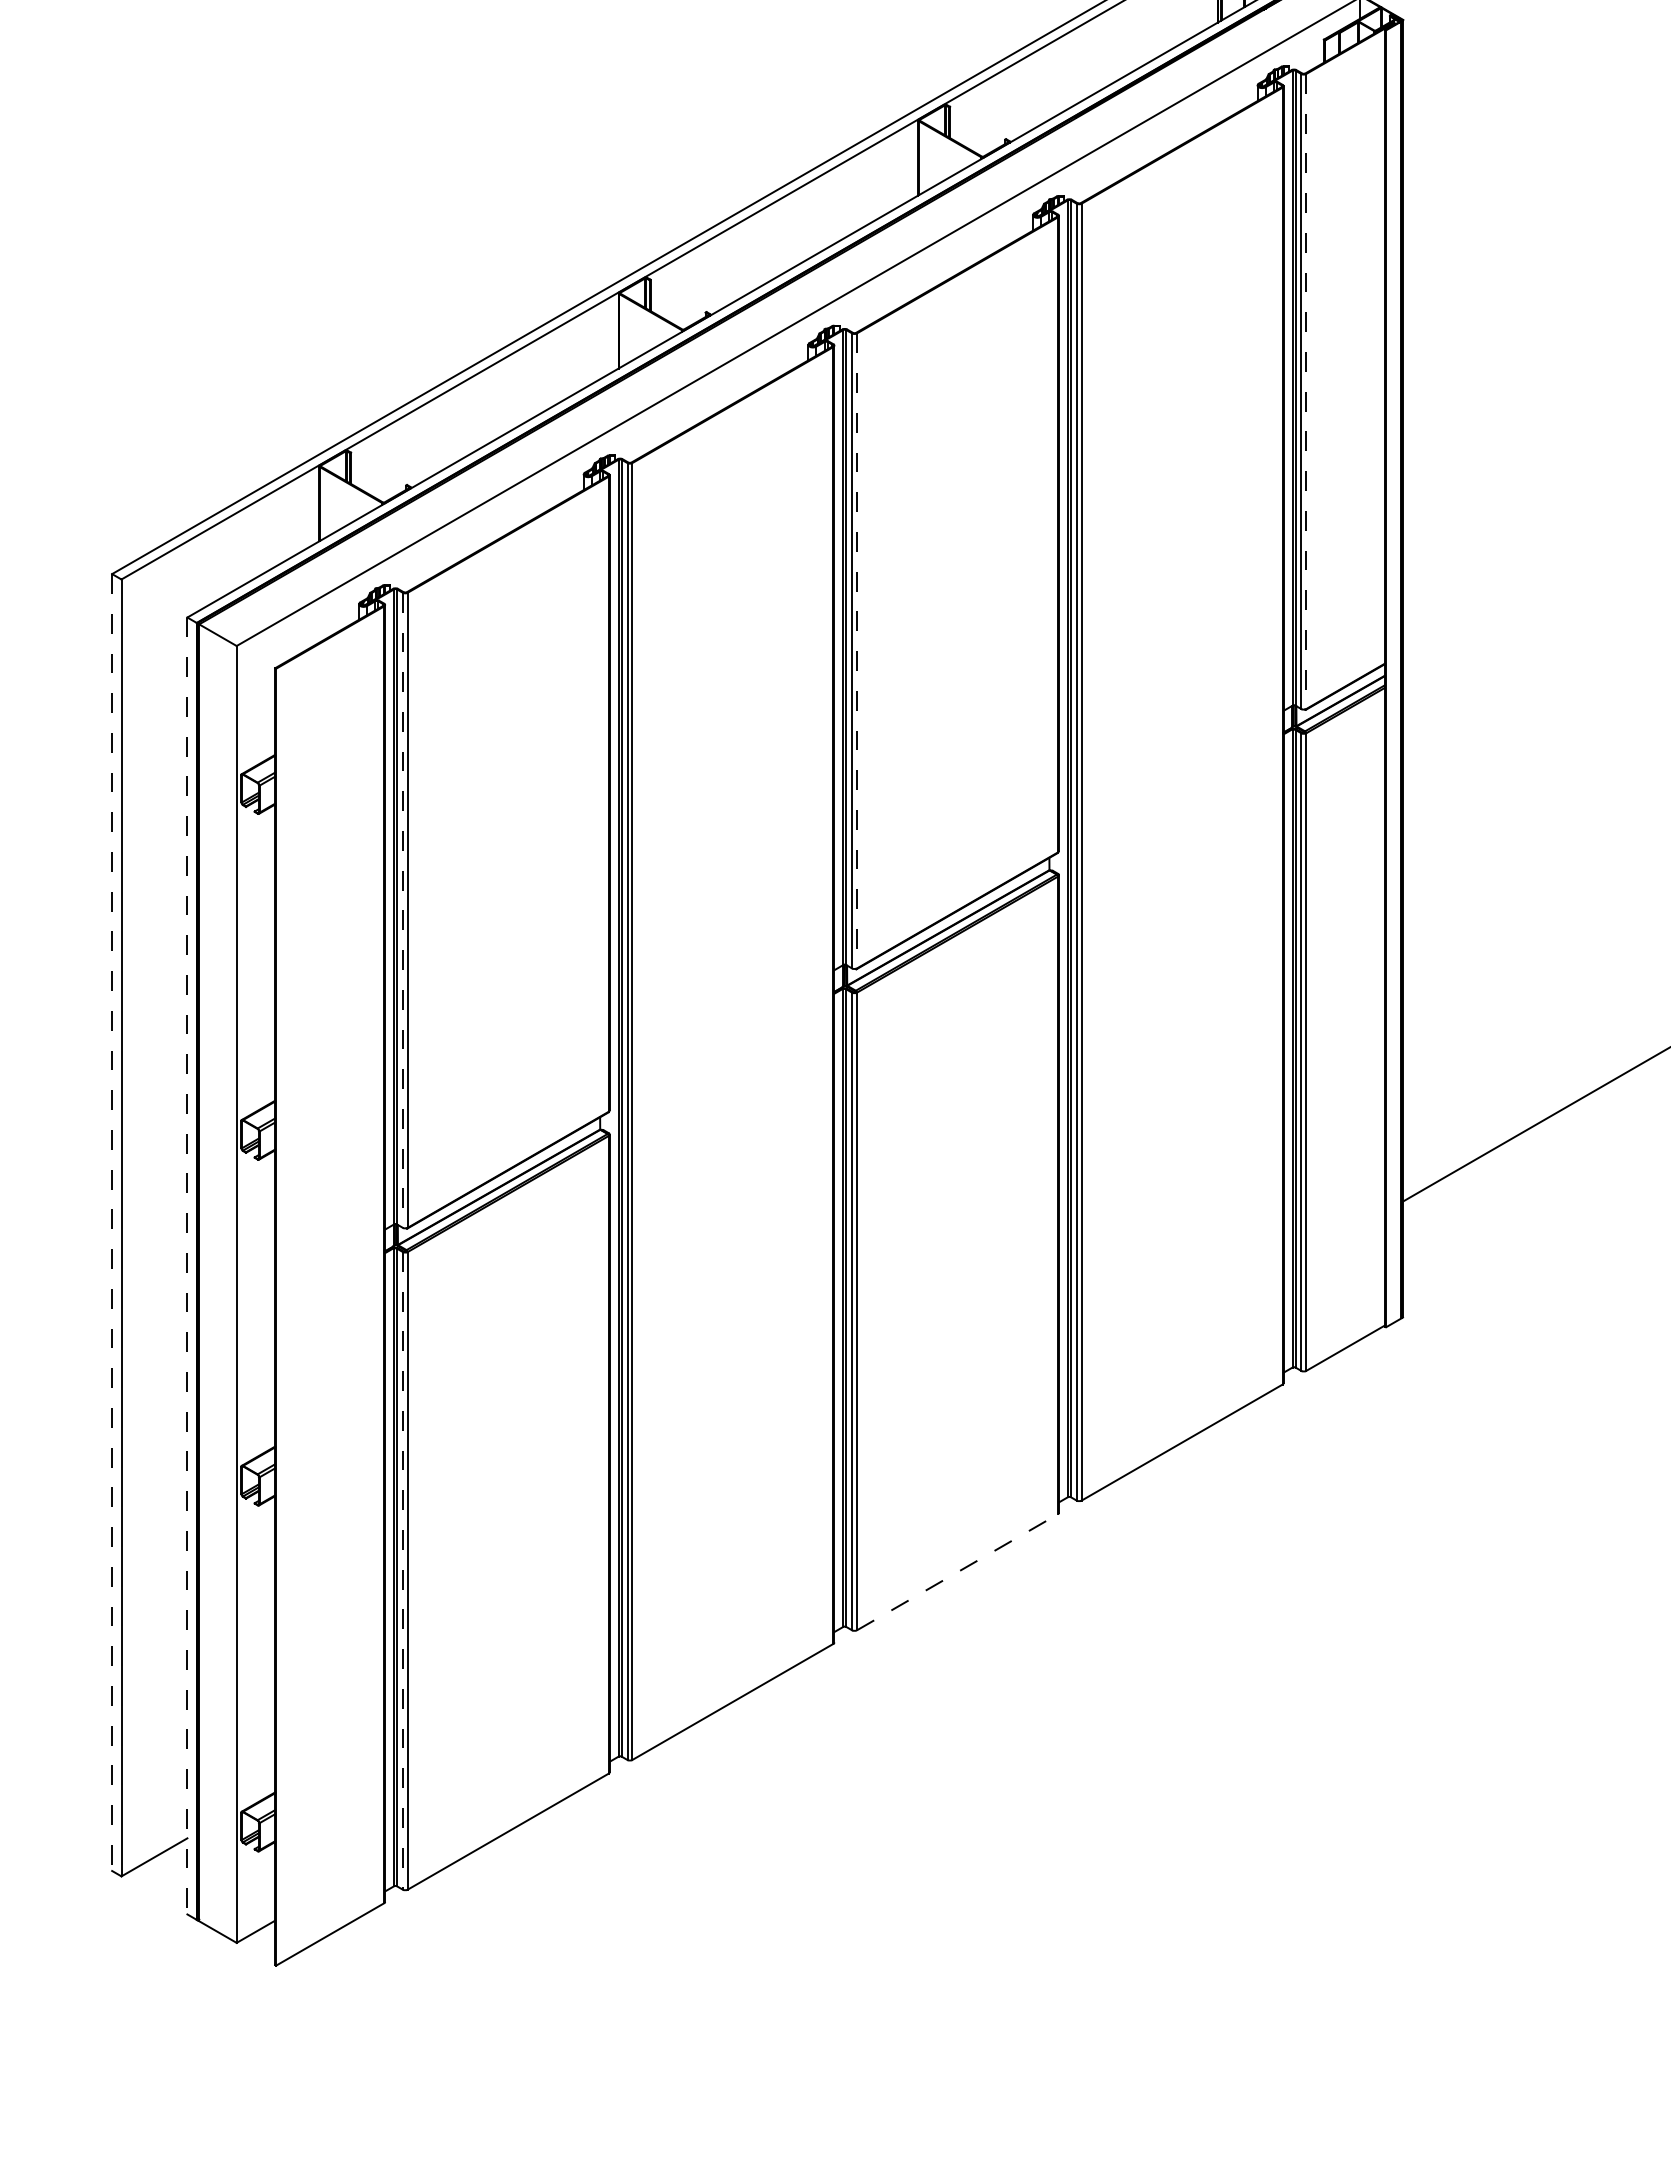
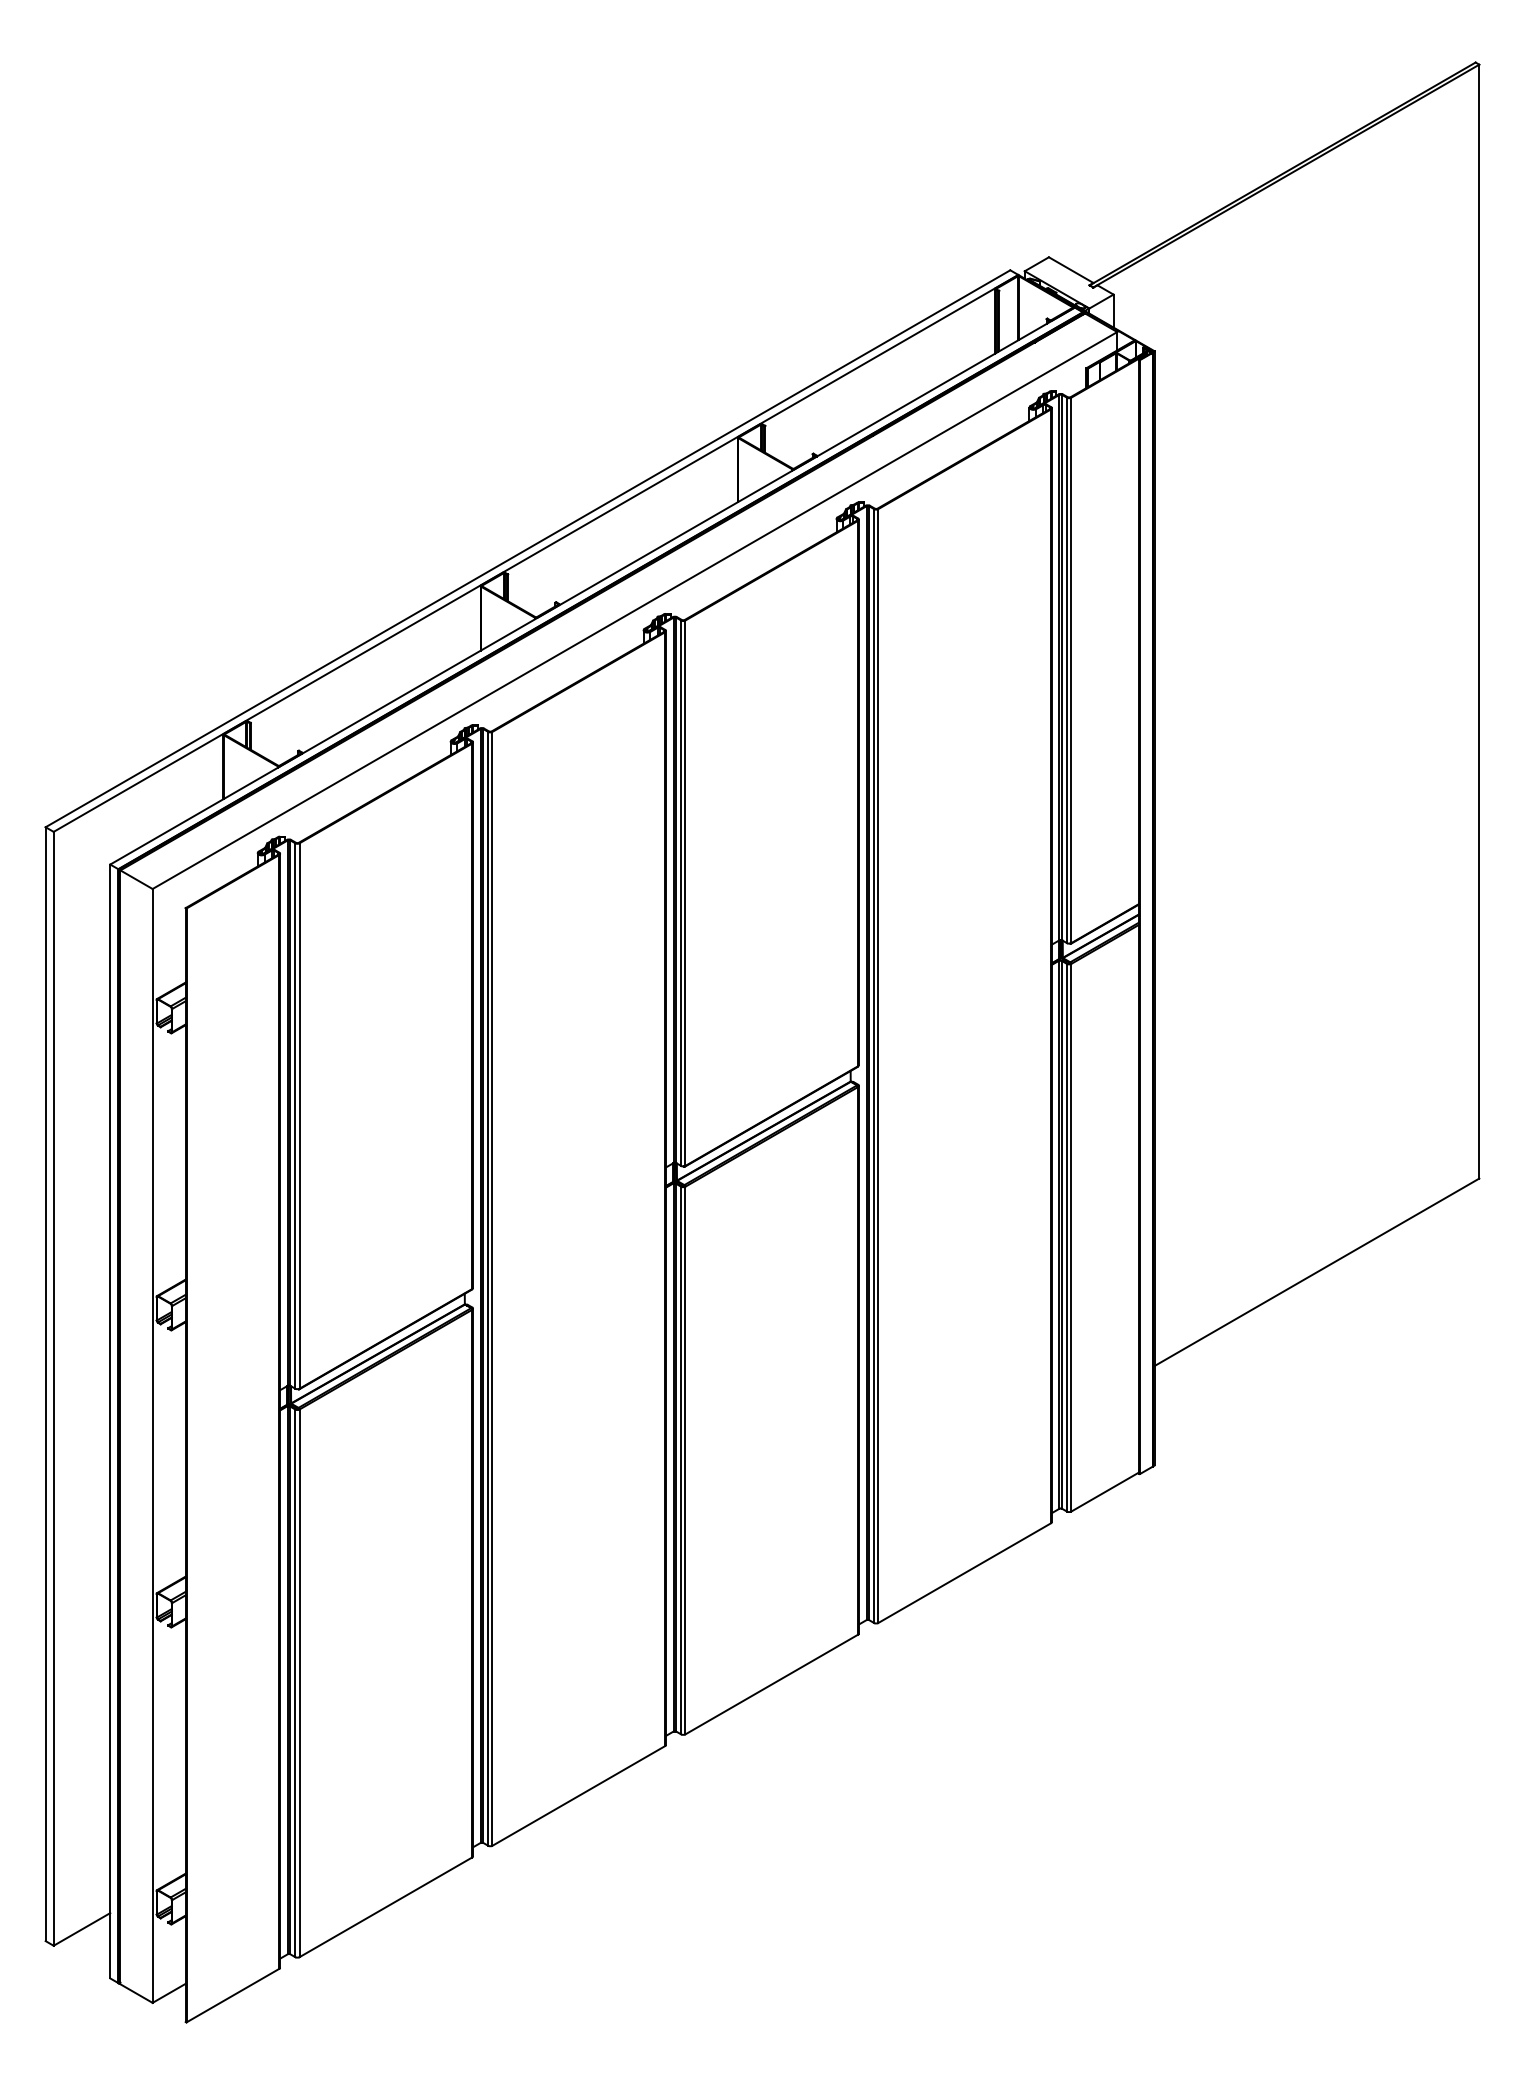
line: (1306, 391) -> (1071, 670), dashed -> solid
line: (857, 651) -> (685, 893), dashed -> solid
line: (403, 910) -> (295, 1116), dashed -> solid
line: (111, 1222) -> (45, 1384), dashed -> solid
line: (187, 1265) -> (110, 1421), dashed -> solid
line: (403, 1571) -> (295, 1683), dashed -> solid
line: (957, 1572) -> (771, 1684), dashed -> solid

